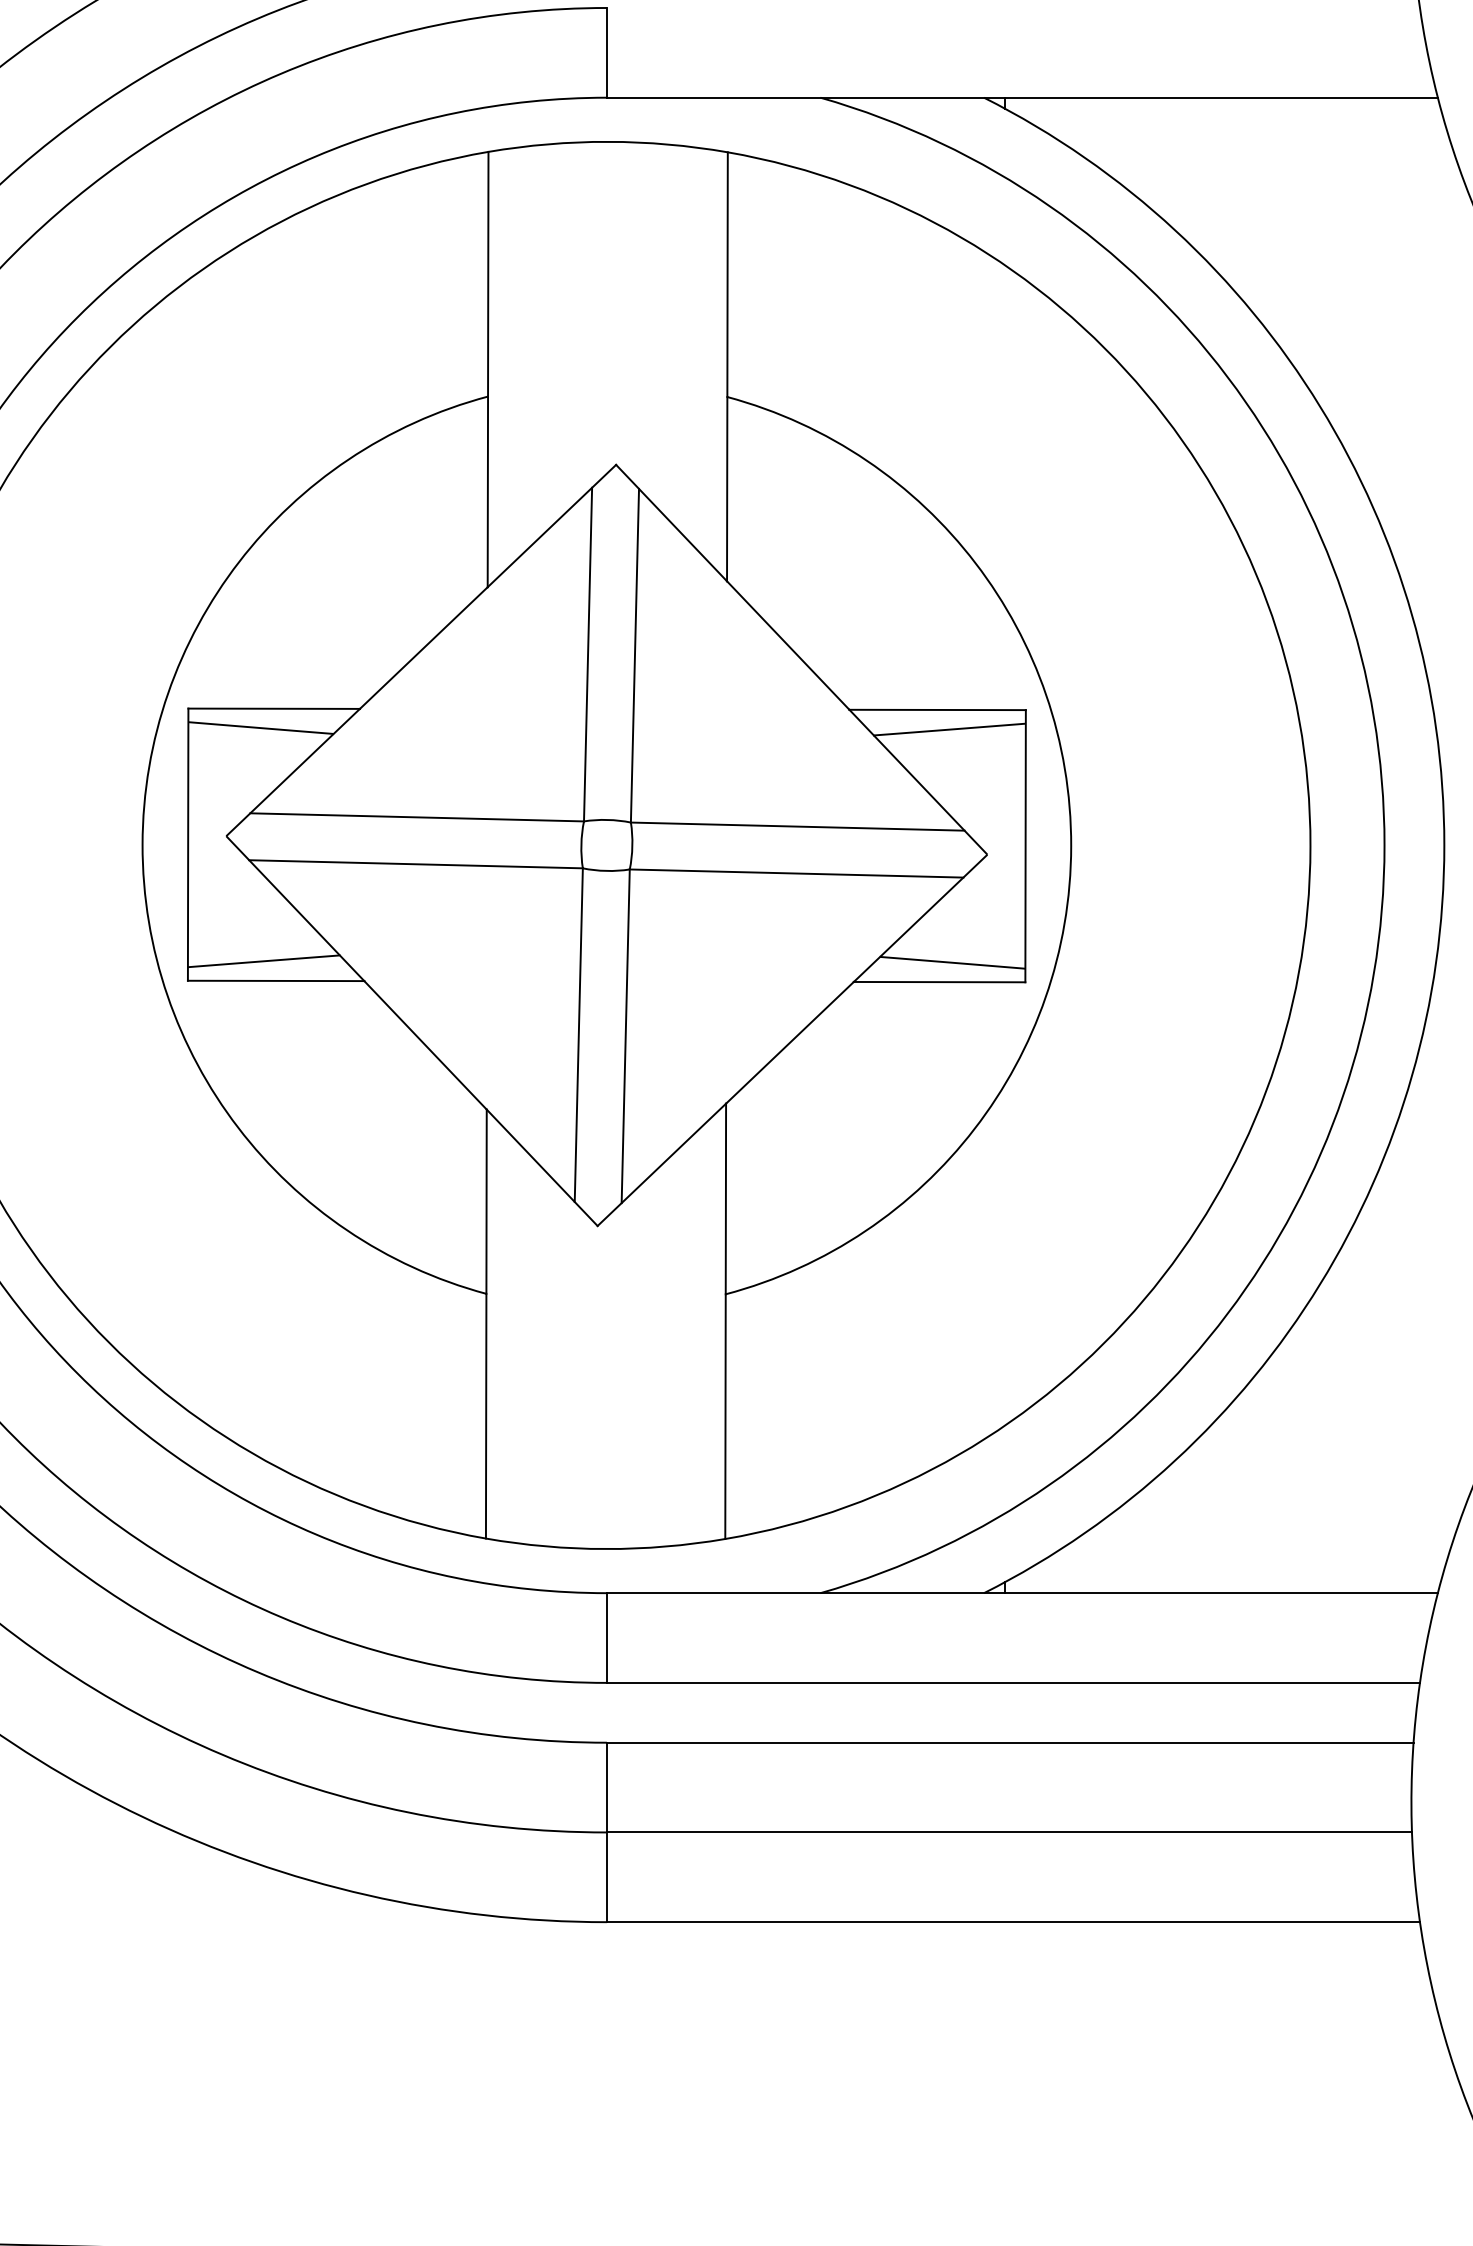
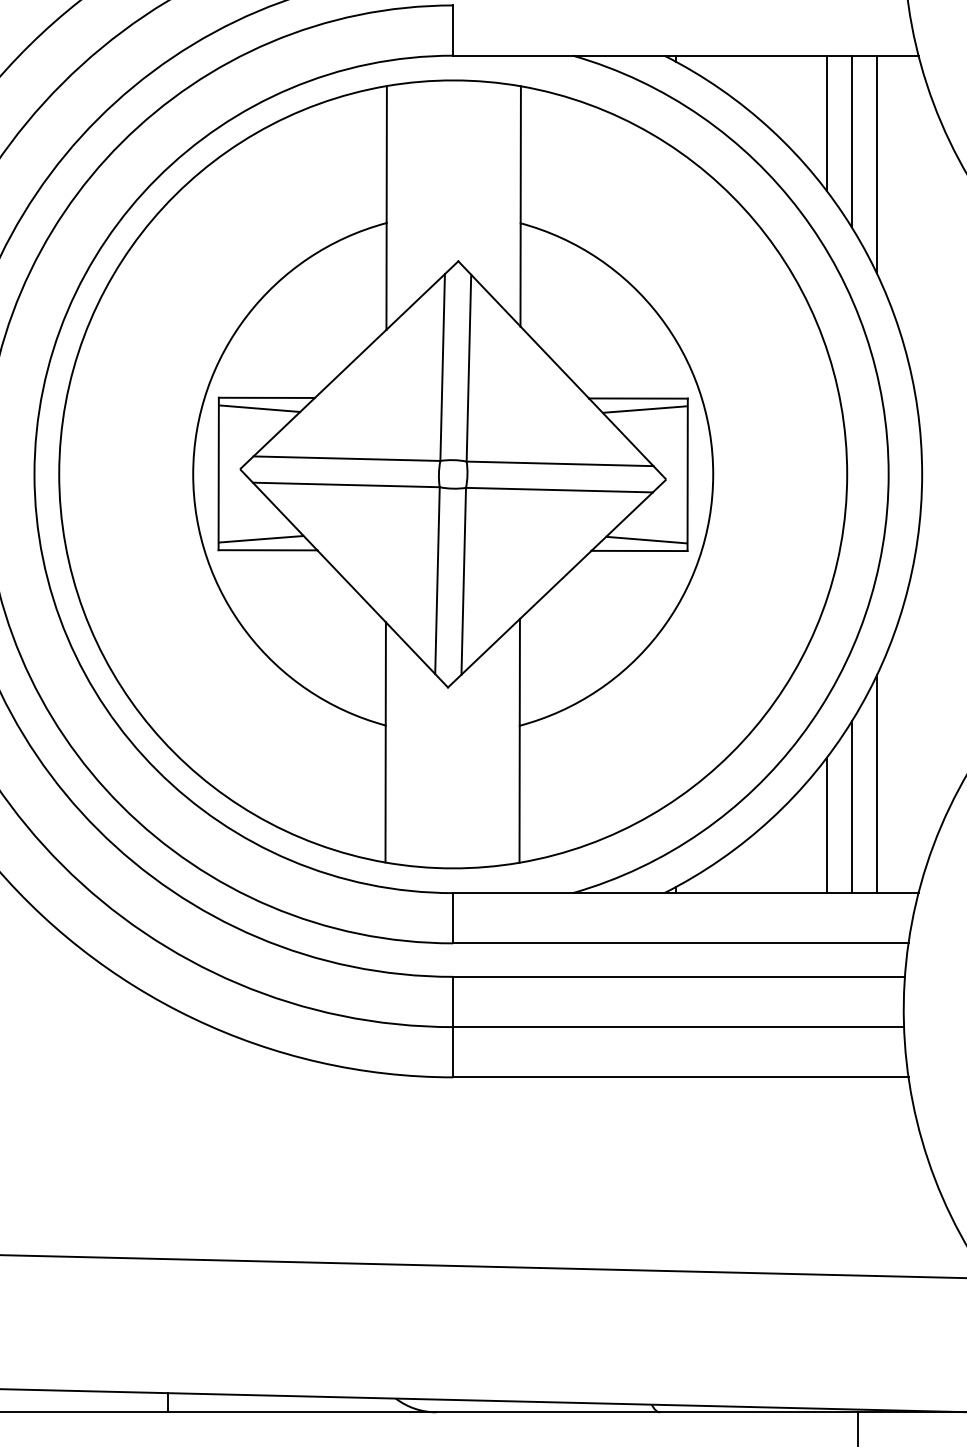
line: (1273, 216) -> (826, 122), added
line: (1318, 250) -> (851, 141), added
line: (1362, 291) -> (876, 164), added
line: (1362, 1399) -> (876, 784), added
line: (1318, 1440) -> (851, 807), added
line: (1273, 1472) -> (826, 825), added

